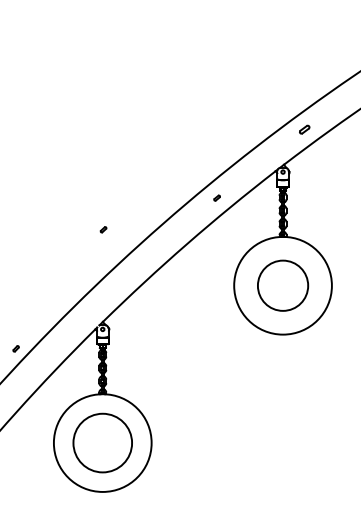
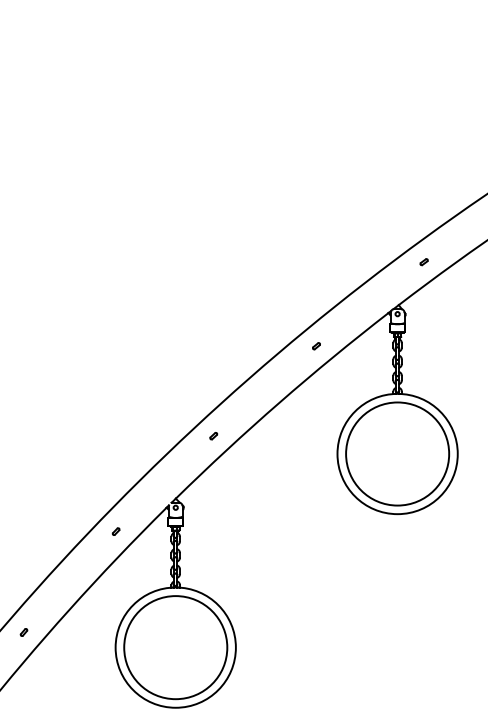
part: (304, 130) -> (423, 262), size x0.62
part: (103, 230) -> (213, 436), moved
circle: (282, 285) -> (397, 453), size x1.67
part: (15, 348) -> (115, 531), moved
circle: (102, 442) -> (175, 647), size x1.43

